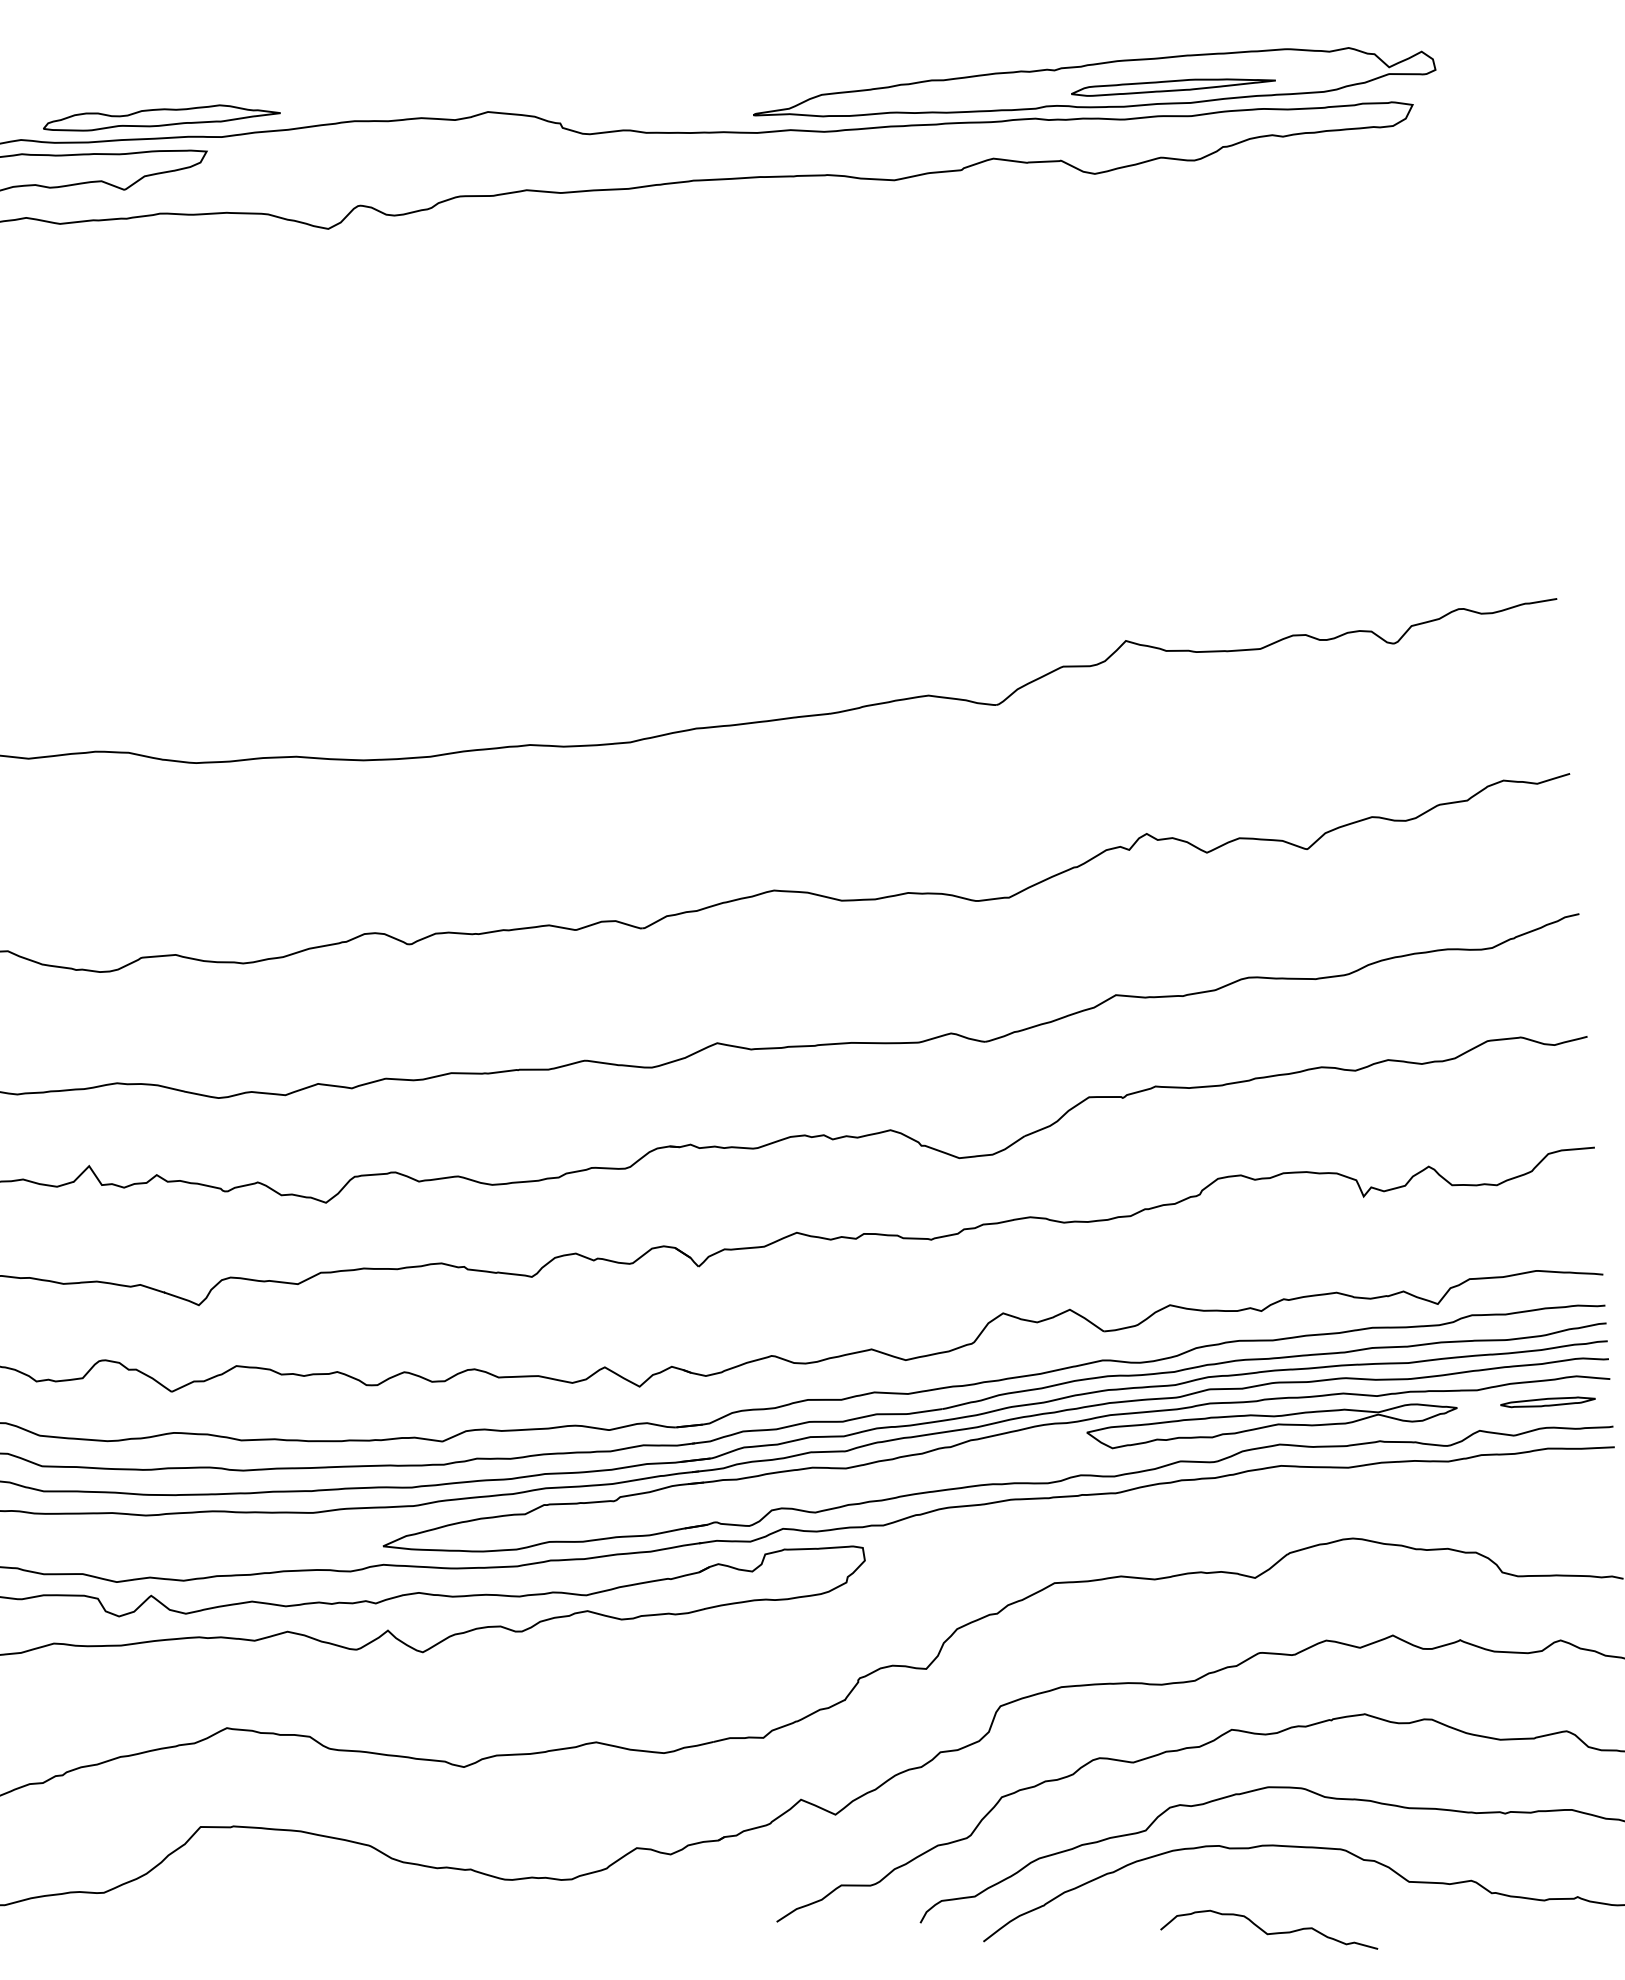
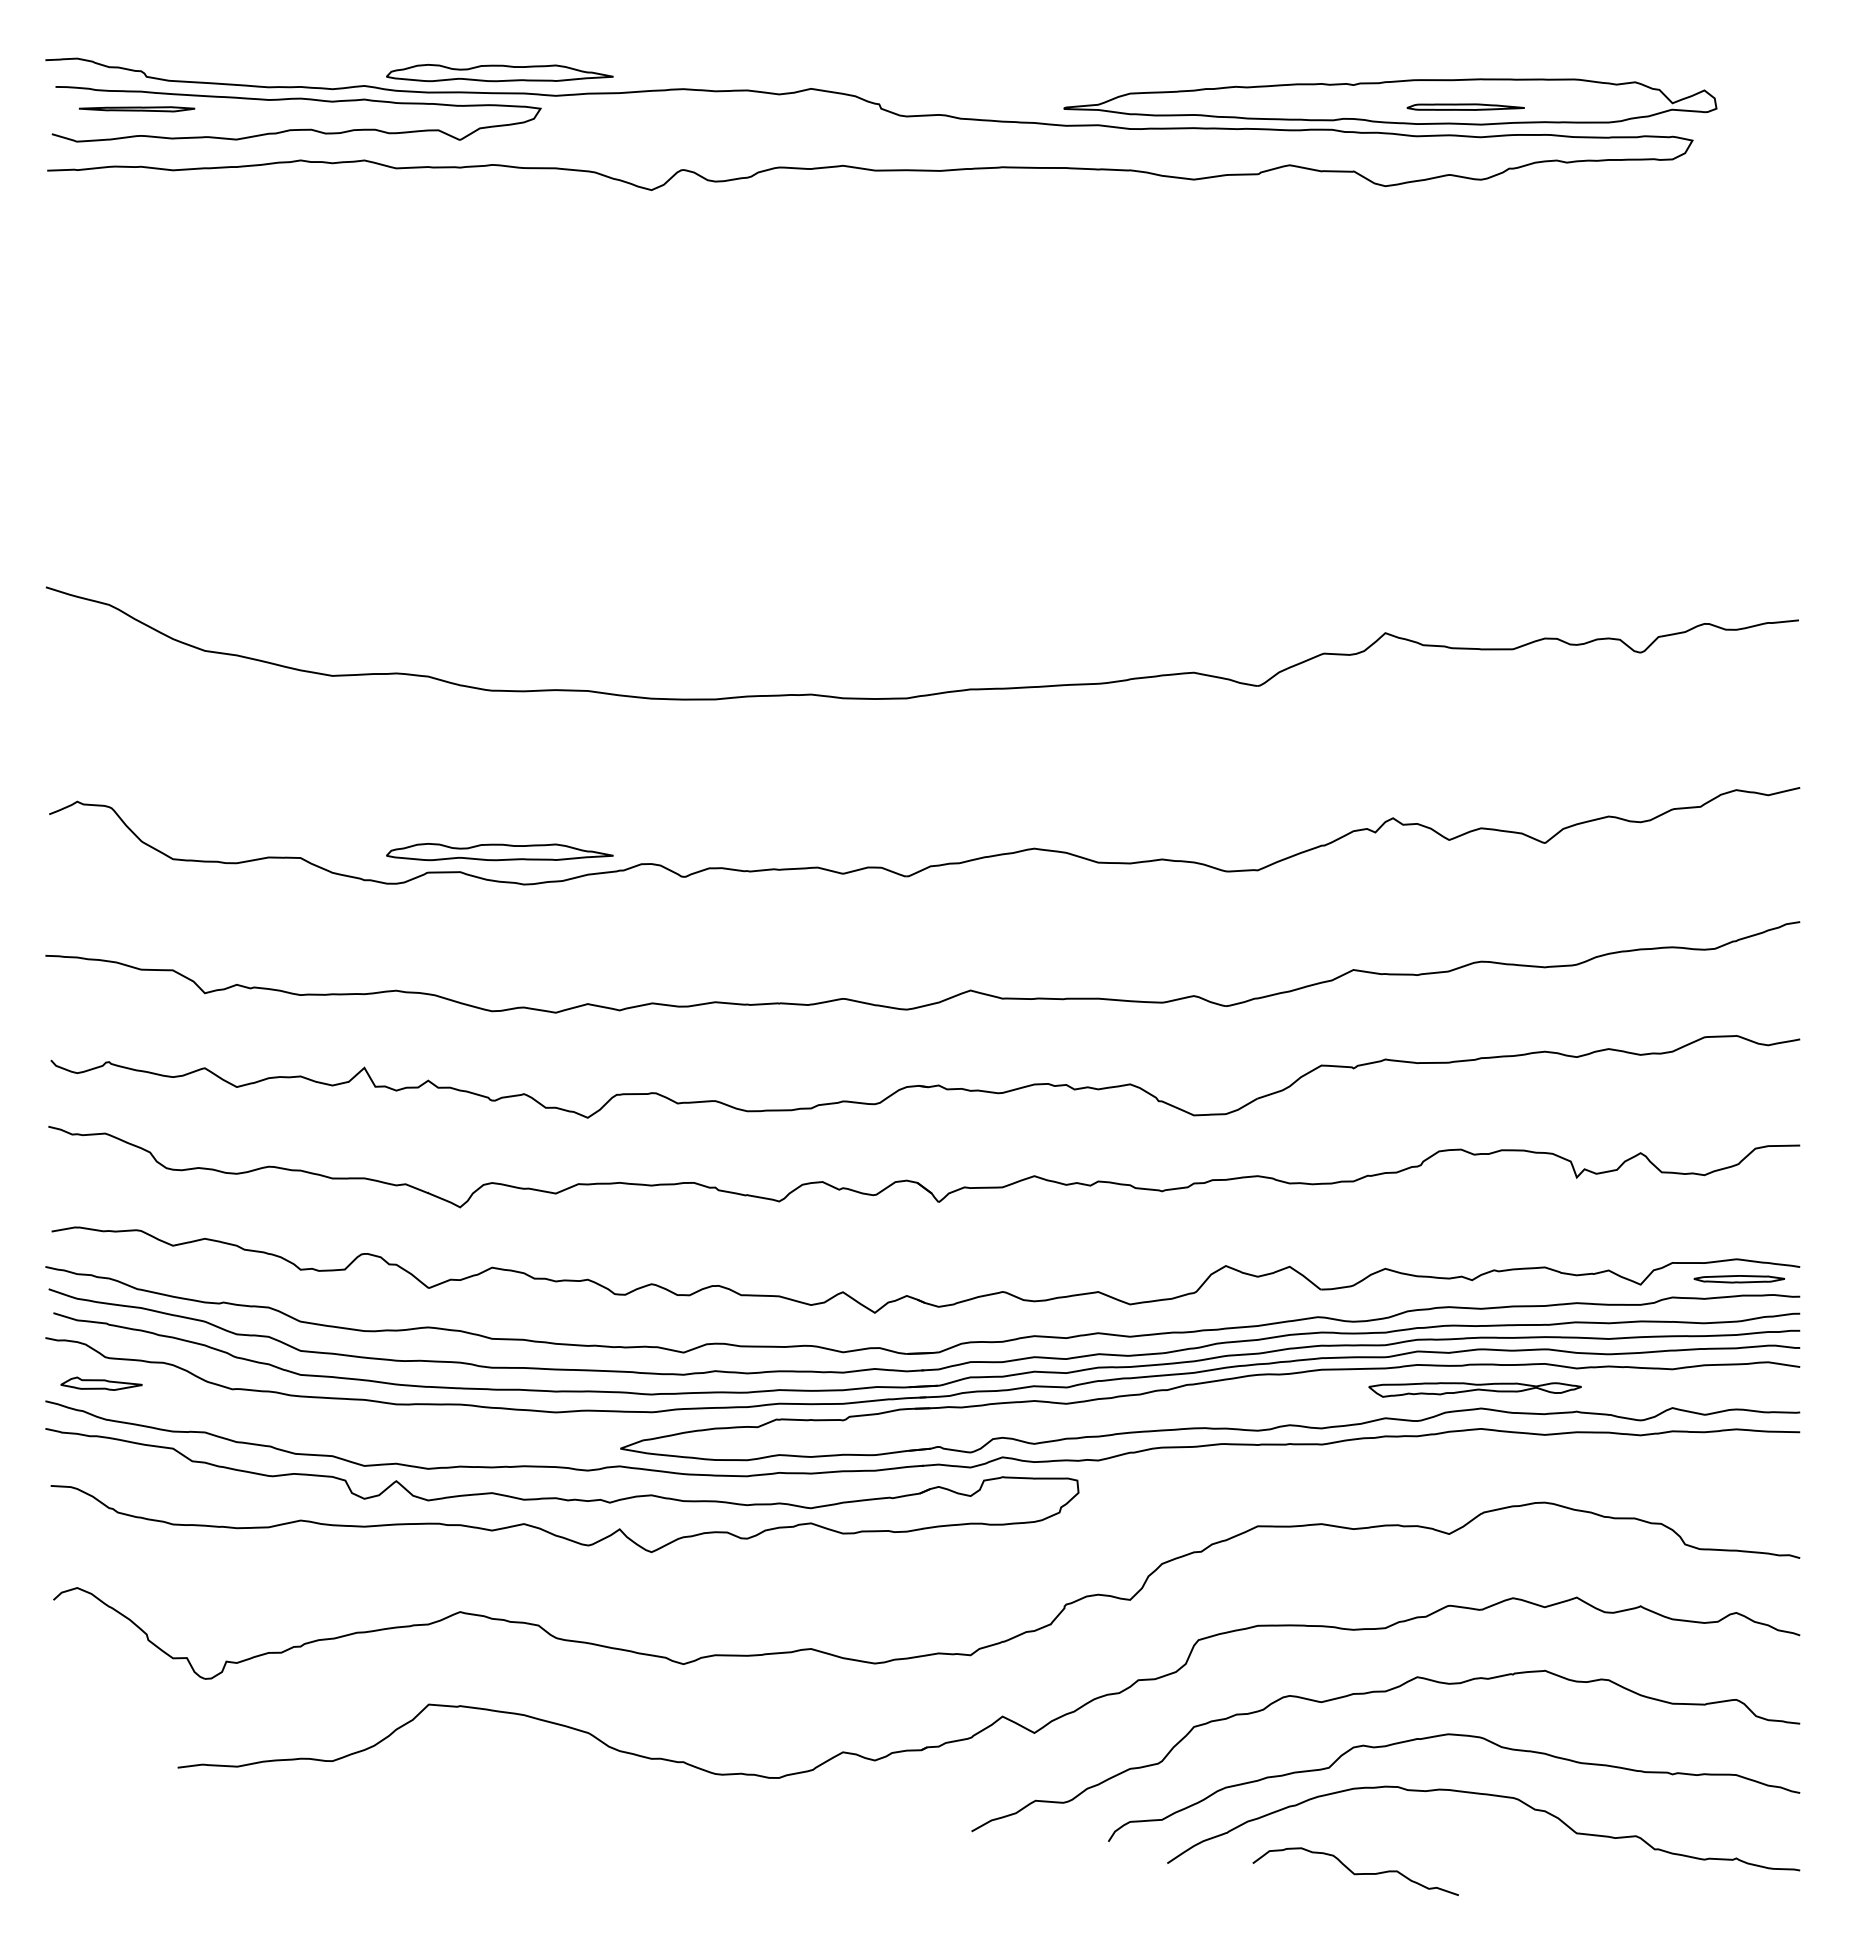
part: (1173, 85) -> (1465, 106), size x0.6
part: (215, 931) -> (499, 852), added
part: (1547, 1402) -> (1738, 1279), moved
part: (1271, 1425) -> (1474, 1389), size x0.6
curve: (1268, 1933) -> (1355, 1873), moved

